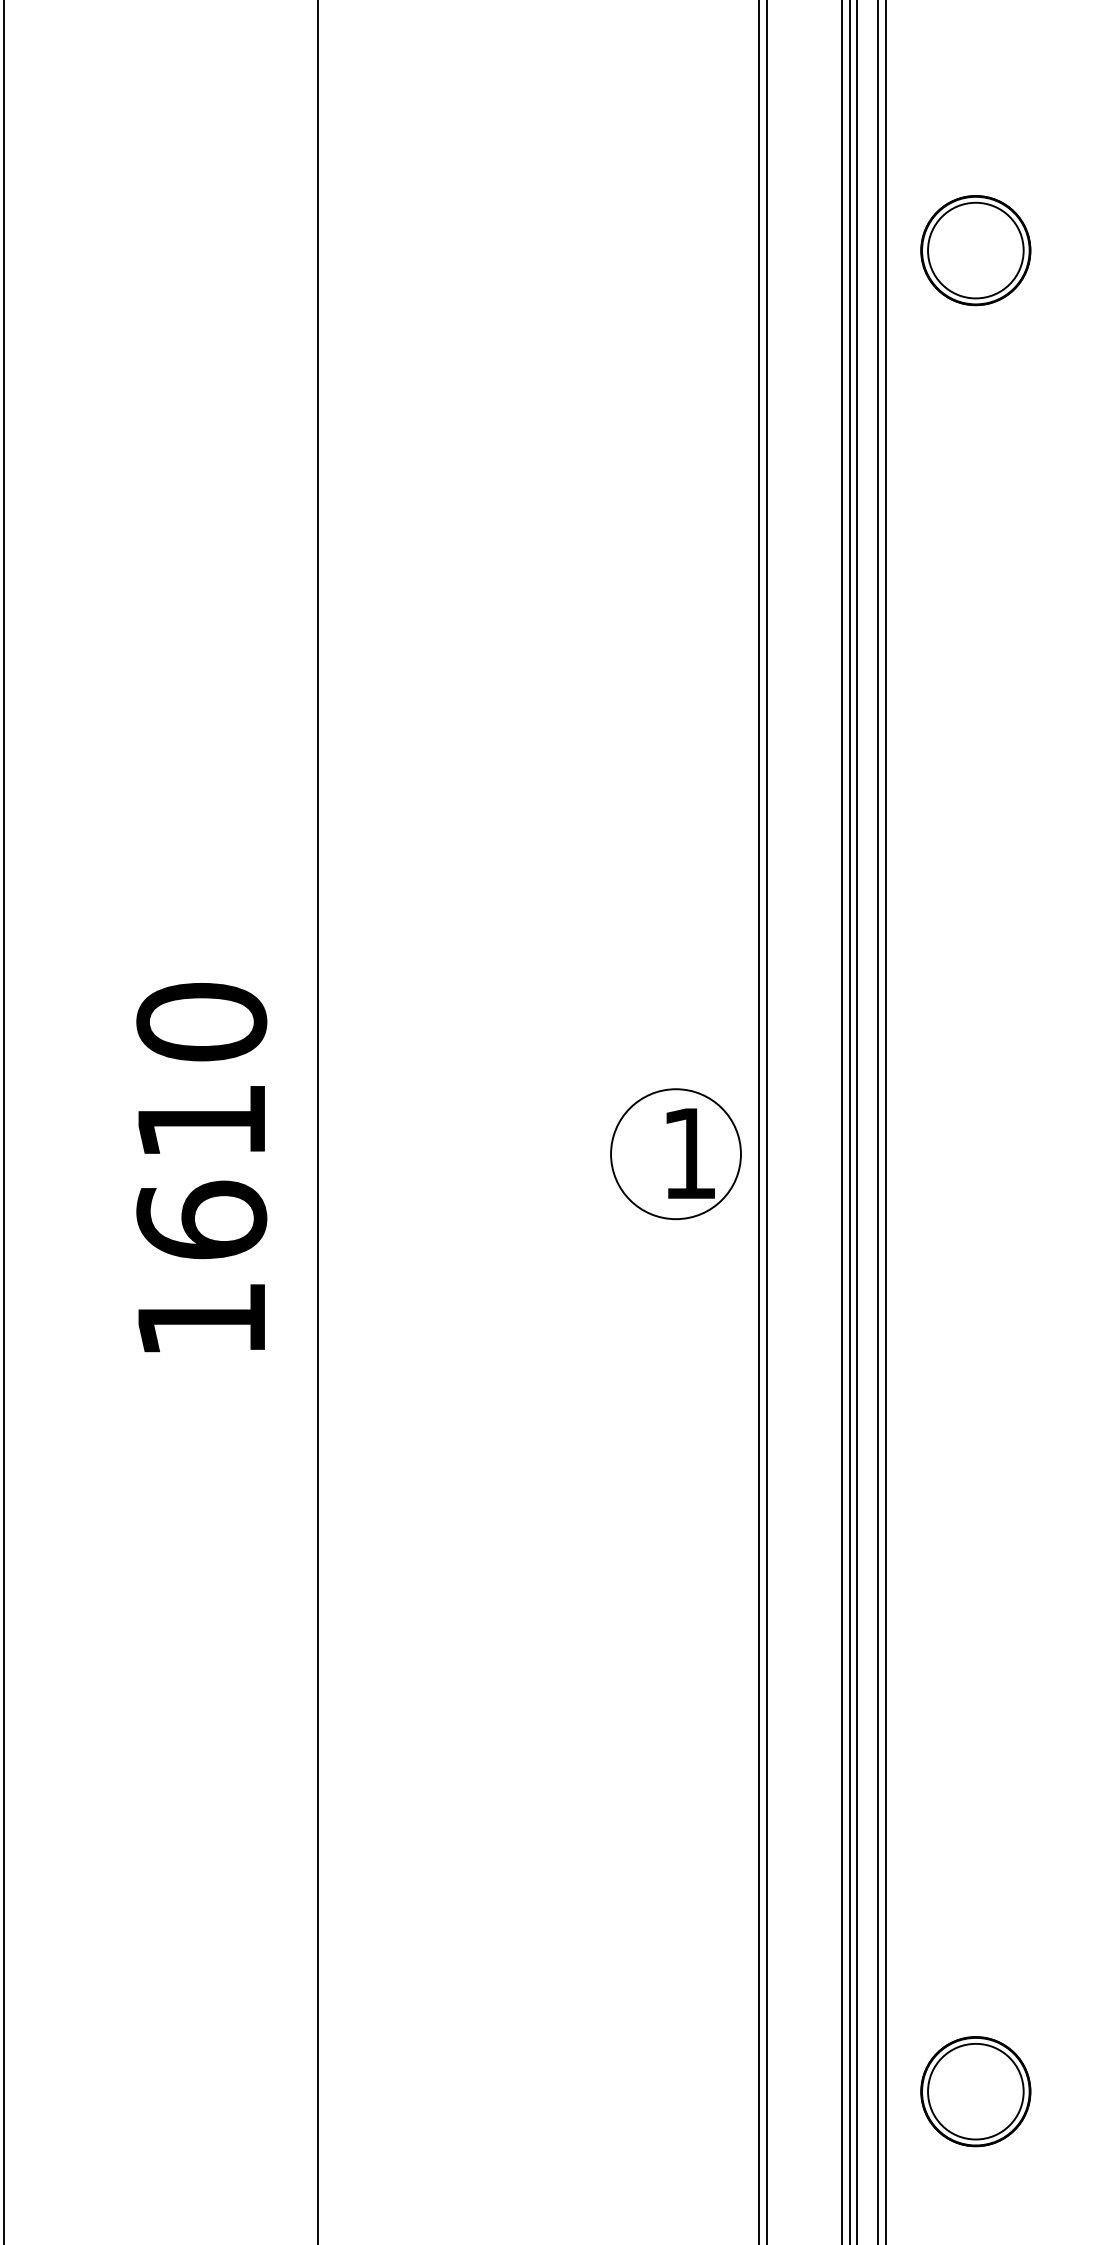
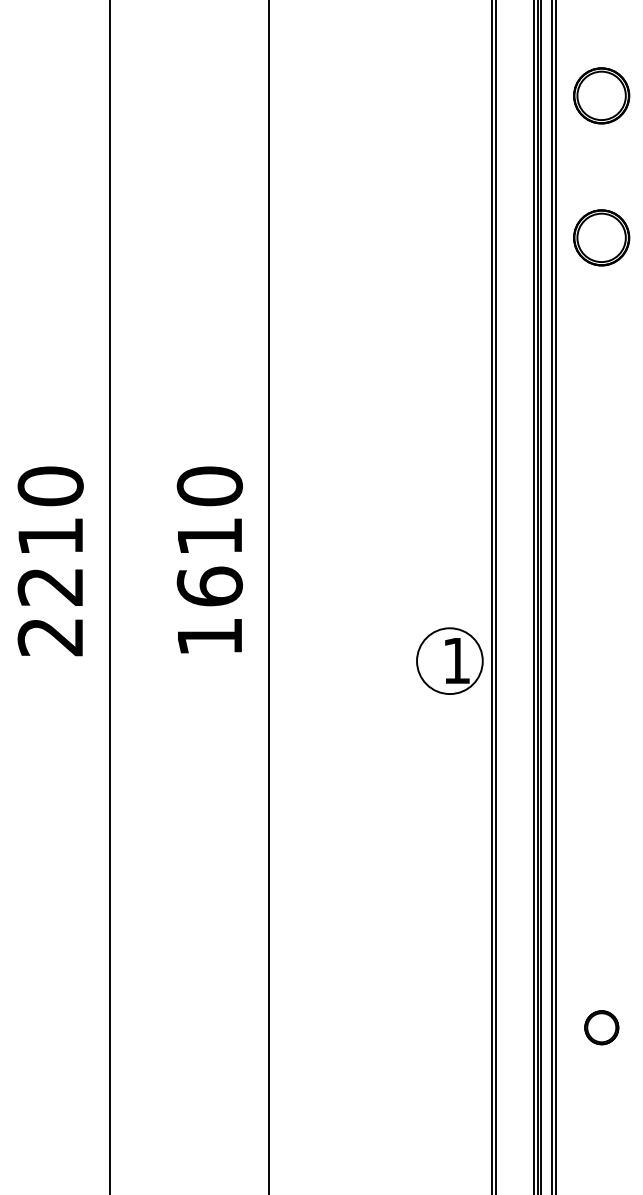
part: (975, 530) -> (601, 237), added
part: (675, 1152) -> (449, 660), moved
part: (975, 2091) -> (601, 1027), size x0.6

